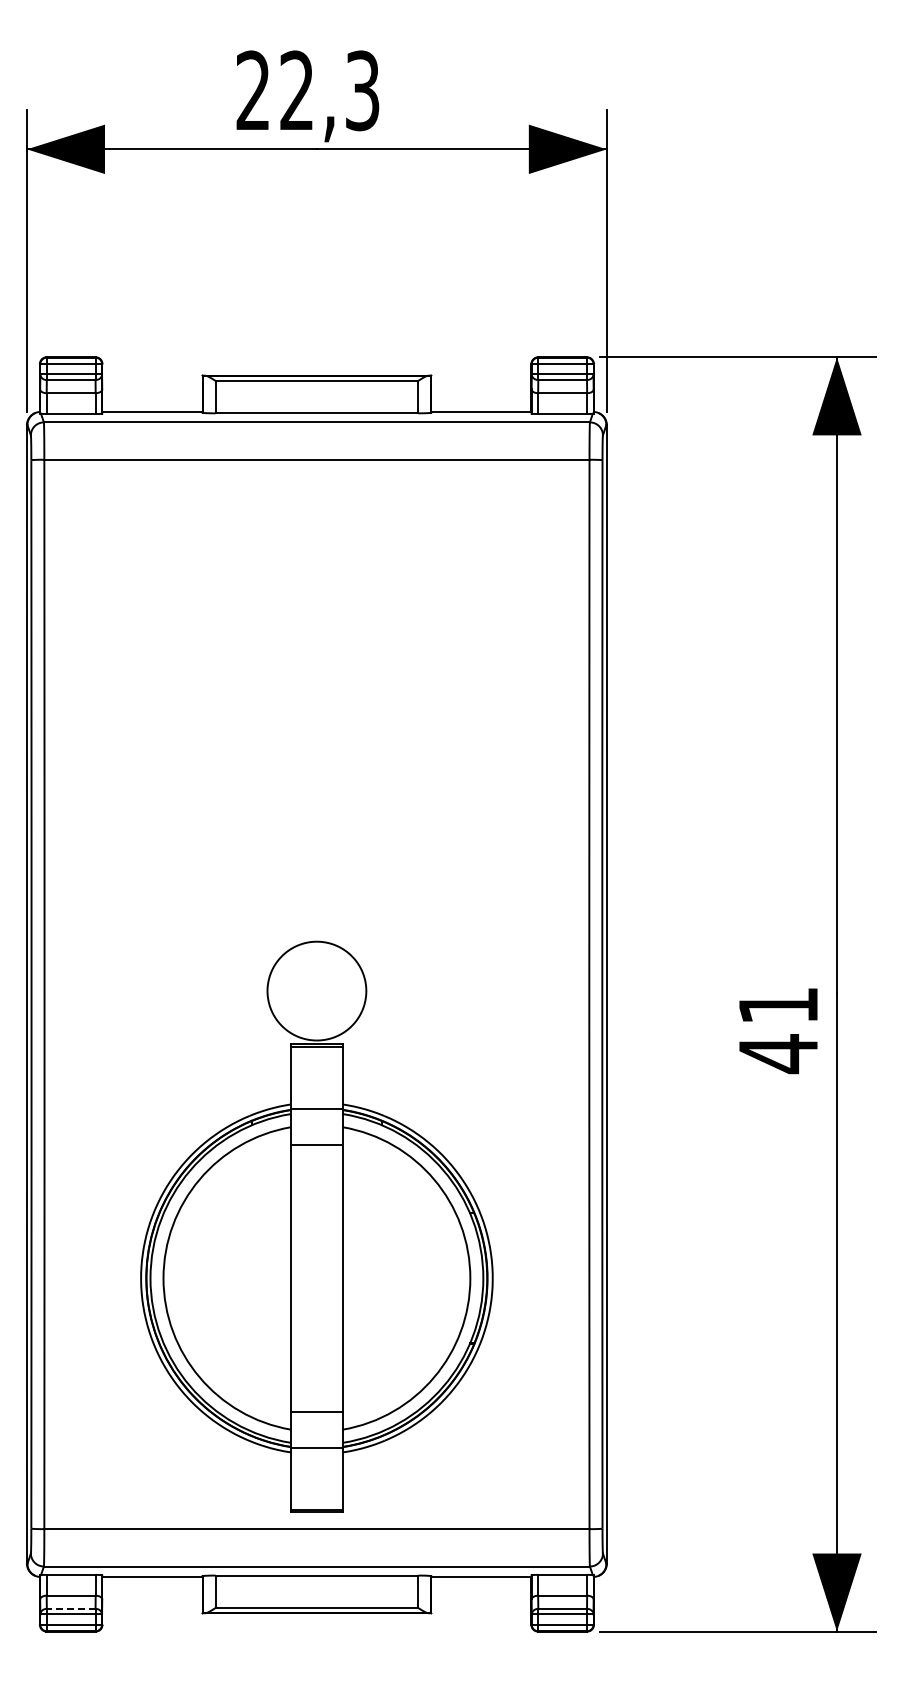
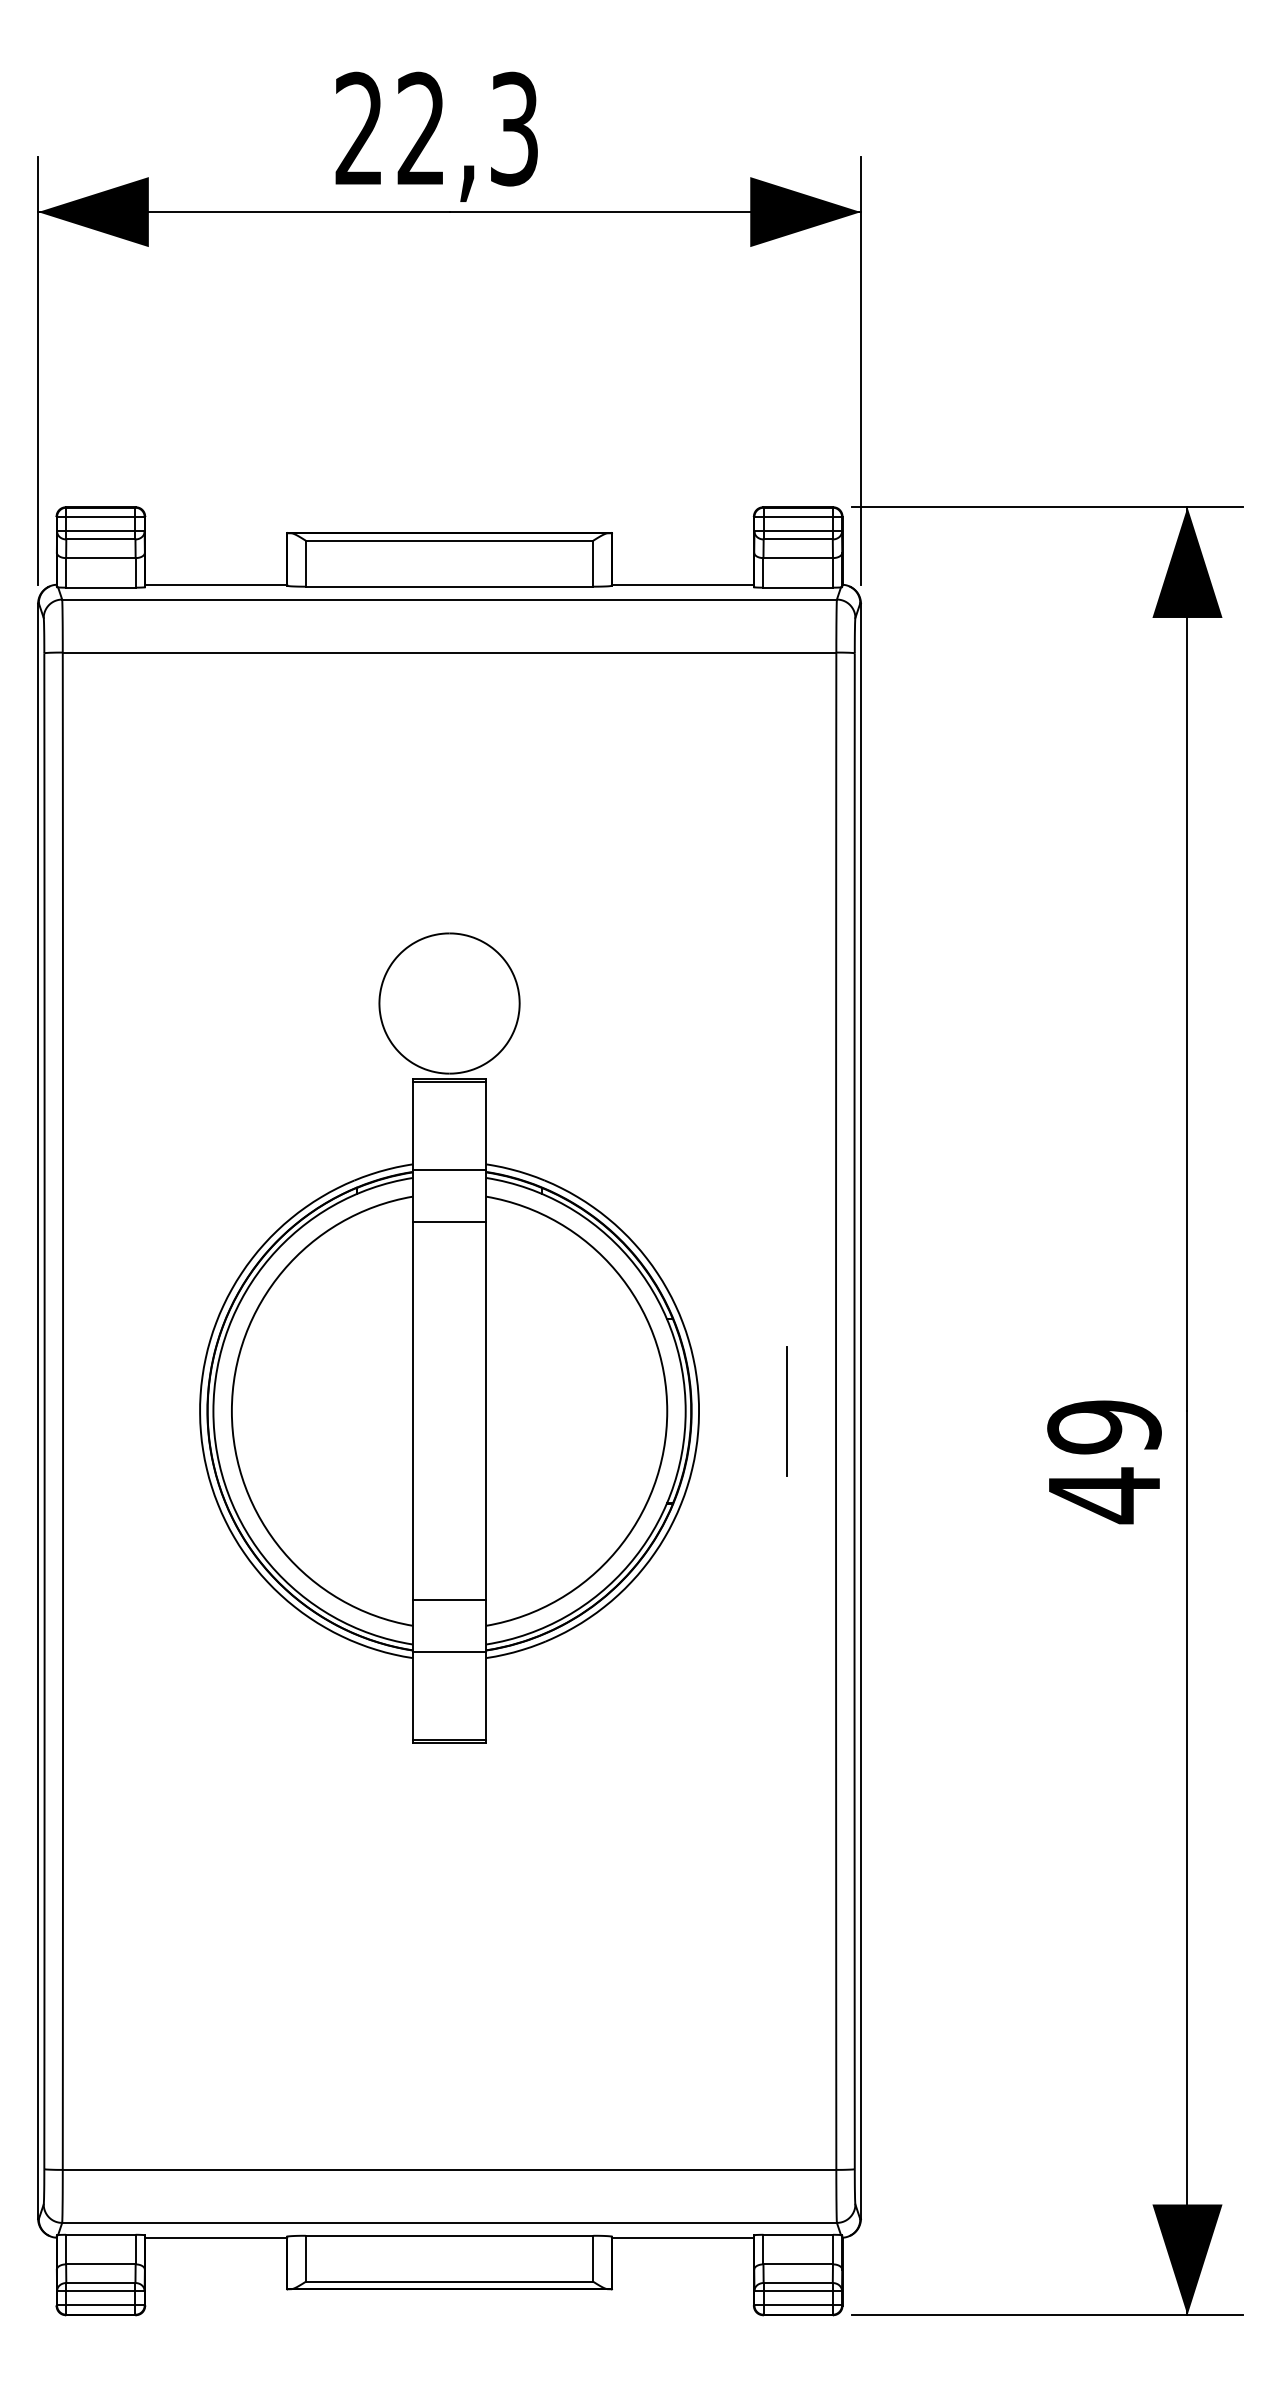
line: (554, 993) -> (786, 1409), added
text: (778, 1005) -> (1104, 1426), 41 -> 49
part: (316, 1226) -> (448, 1337), moved
line: (70, 1608) -> (99, 2282), dashed -> solid

